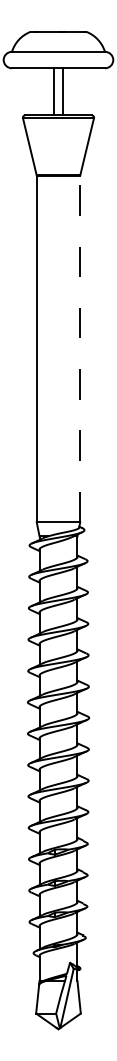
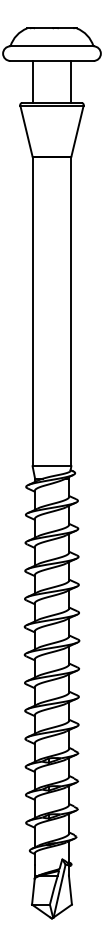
line: (54, 91) -> (33, 81), moved
line: (62, 91) -> (70, 81), moved
line: (80, 348) -> (71, 311), dashed -> solid

